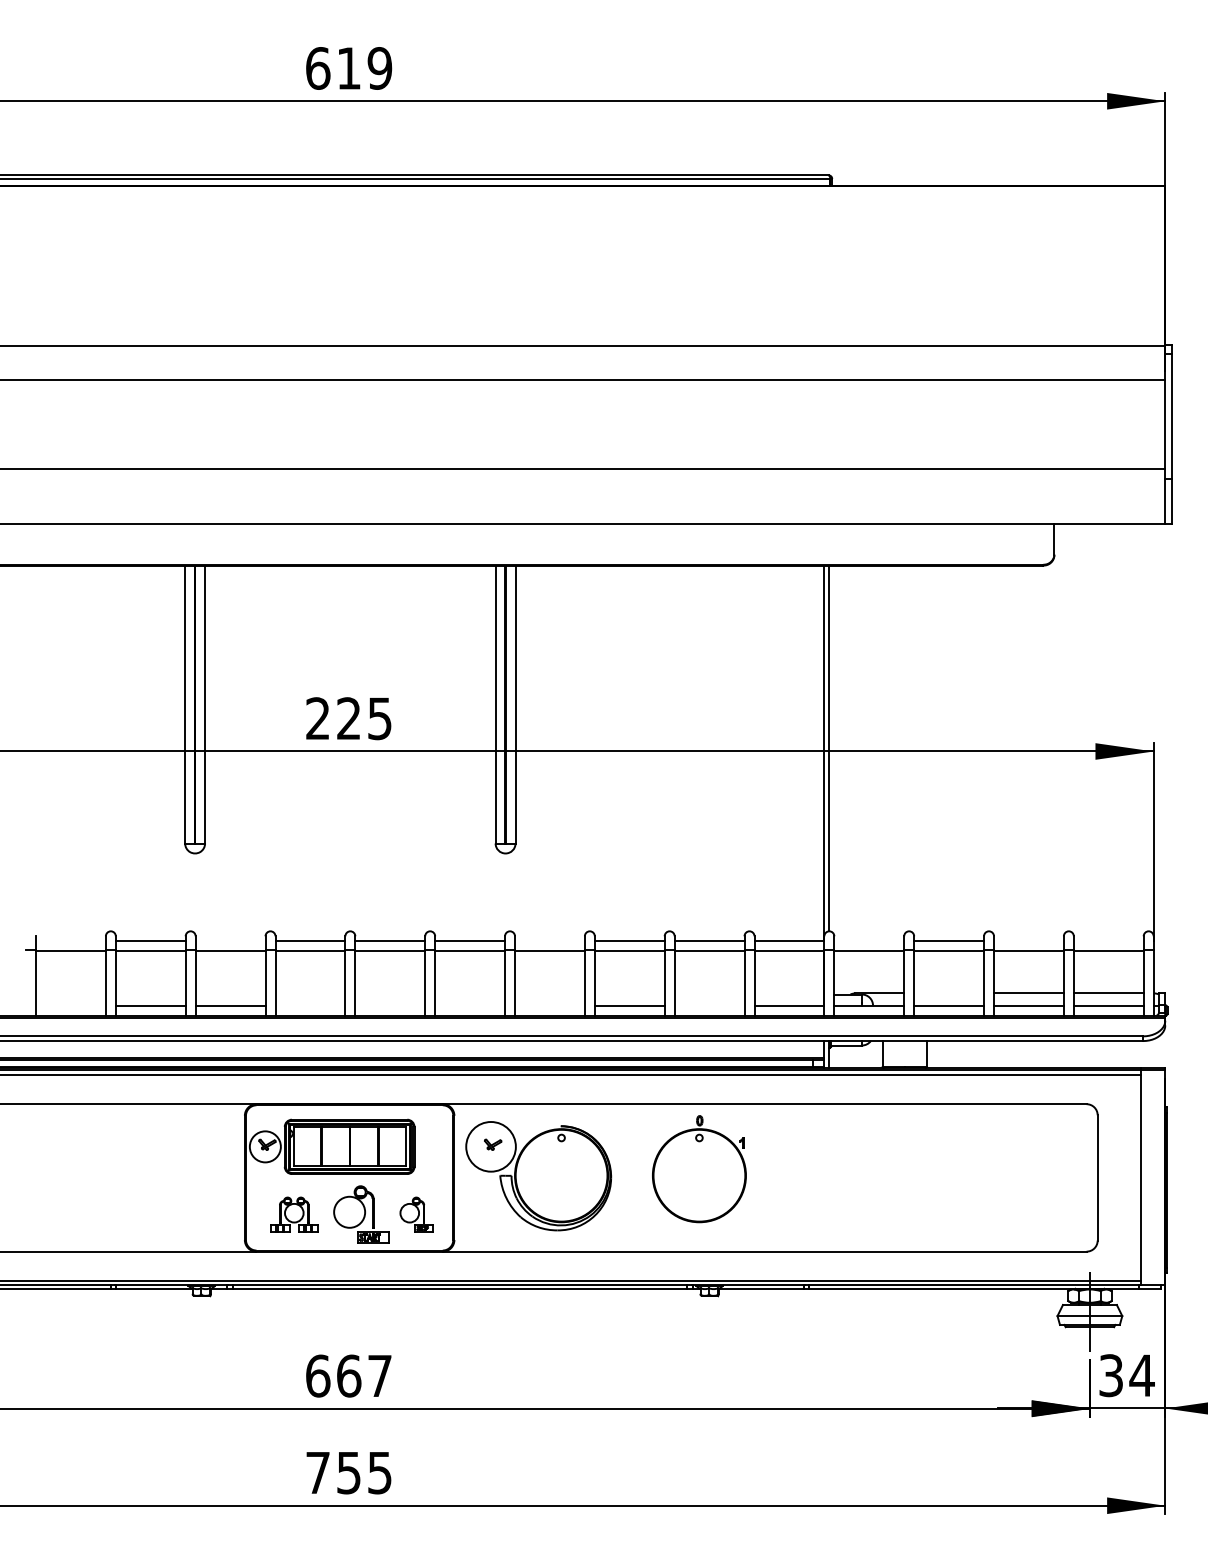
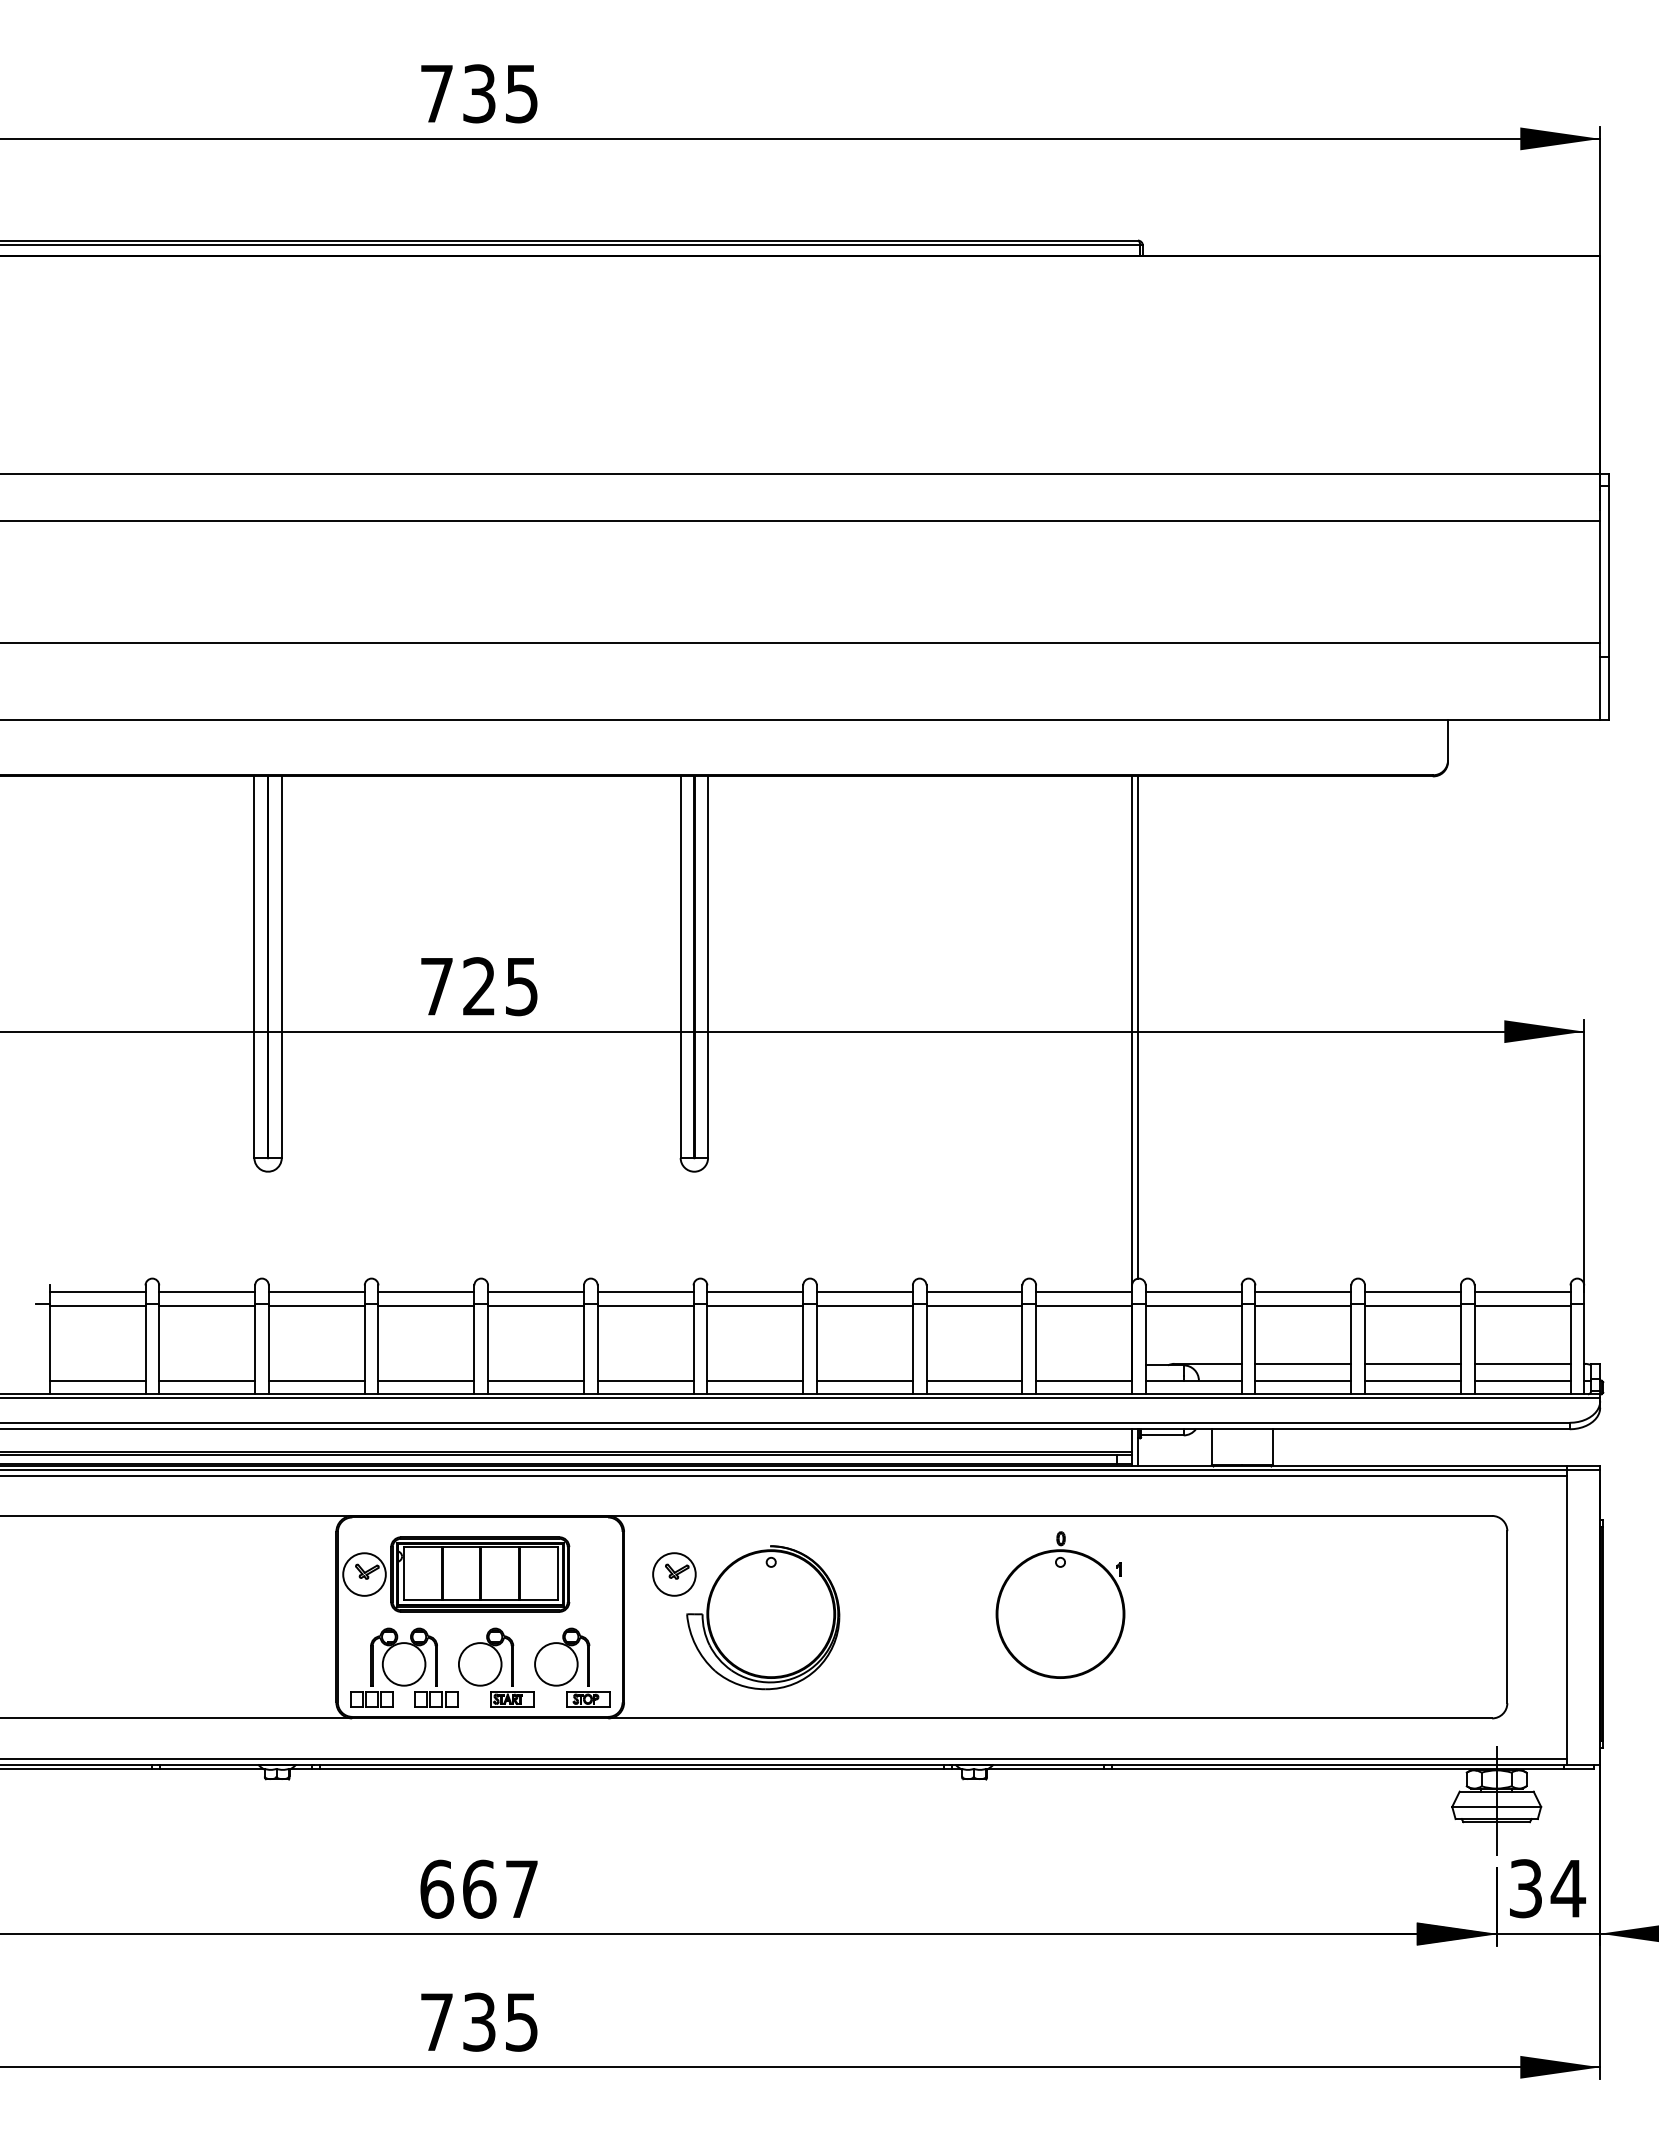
text: (349, 68) -> (479, 93), 619 -> 735
text: (317, 718) -> (436, 986), 225 -> 725
line: (70, 941) -> (97, 1292), added
line: (230, 941) -> (316, 1292), added
line: (550, 941) -> (755, 1292), added
line: (869, 941) -> (1193, 1292), added
line: (1028, 941) -> (1412, 1292), added
line: (1108, 941) -> (1522, 1292), added
line: (949, 993) -> (1303, 1363), added
line: (70, 1005) -> (97, 1380), added
line: (310, 1005) -> (426, 1380), added
line: (390, 1005) -> (536, 1380), added
line: (469, 1005) -> (645, 1380), added
line: (550, 1005) -> (755, 1380), added
line: (709, 1005) -> (974, 1380), added
circle: (491, 1146) -> (674, 1574), size x0.62
part: (699, 1168) -> (1060, 1604), moved
part: (294, 1214) -> (404, 1667), size x1.67
part: (416, 1214) -> (572, 1667), size x1.67
text: (349, 1472) -> (479, 2021), 755 -> 735

